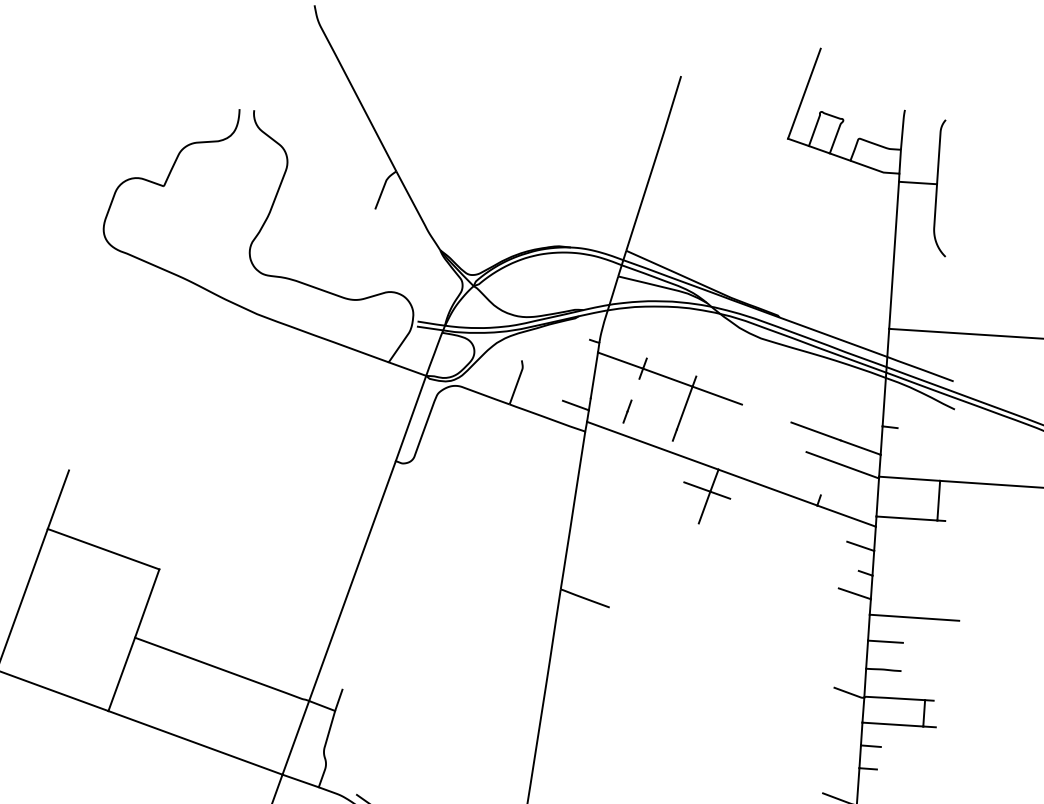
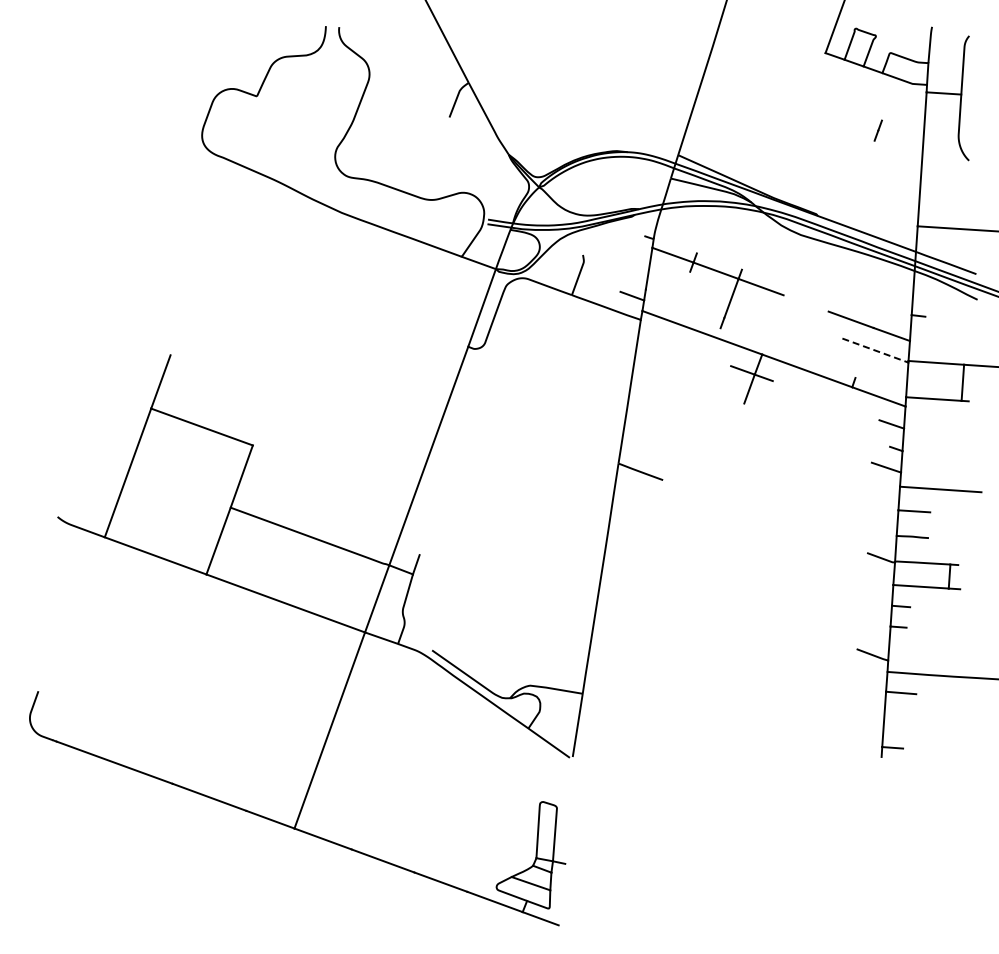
line: (626, 411) -> (877, 130), moved
line: (842, 465) -> (875, 350), solid -> dashed

